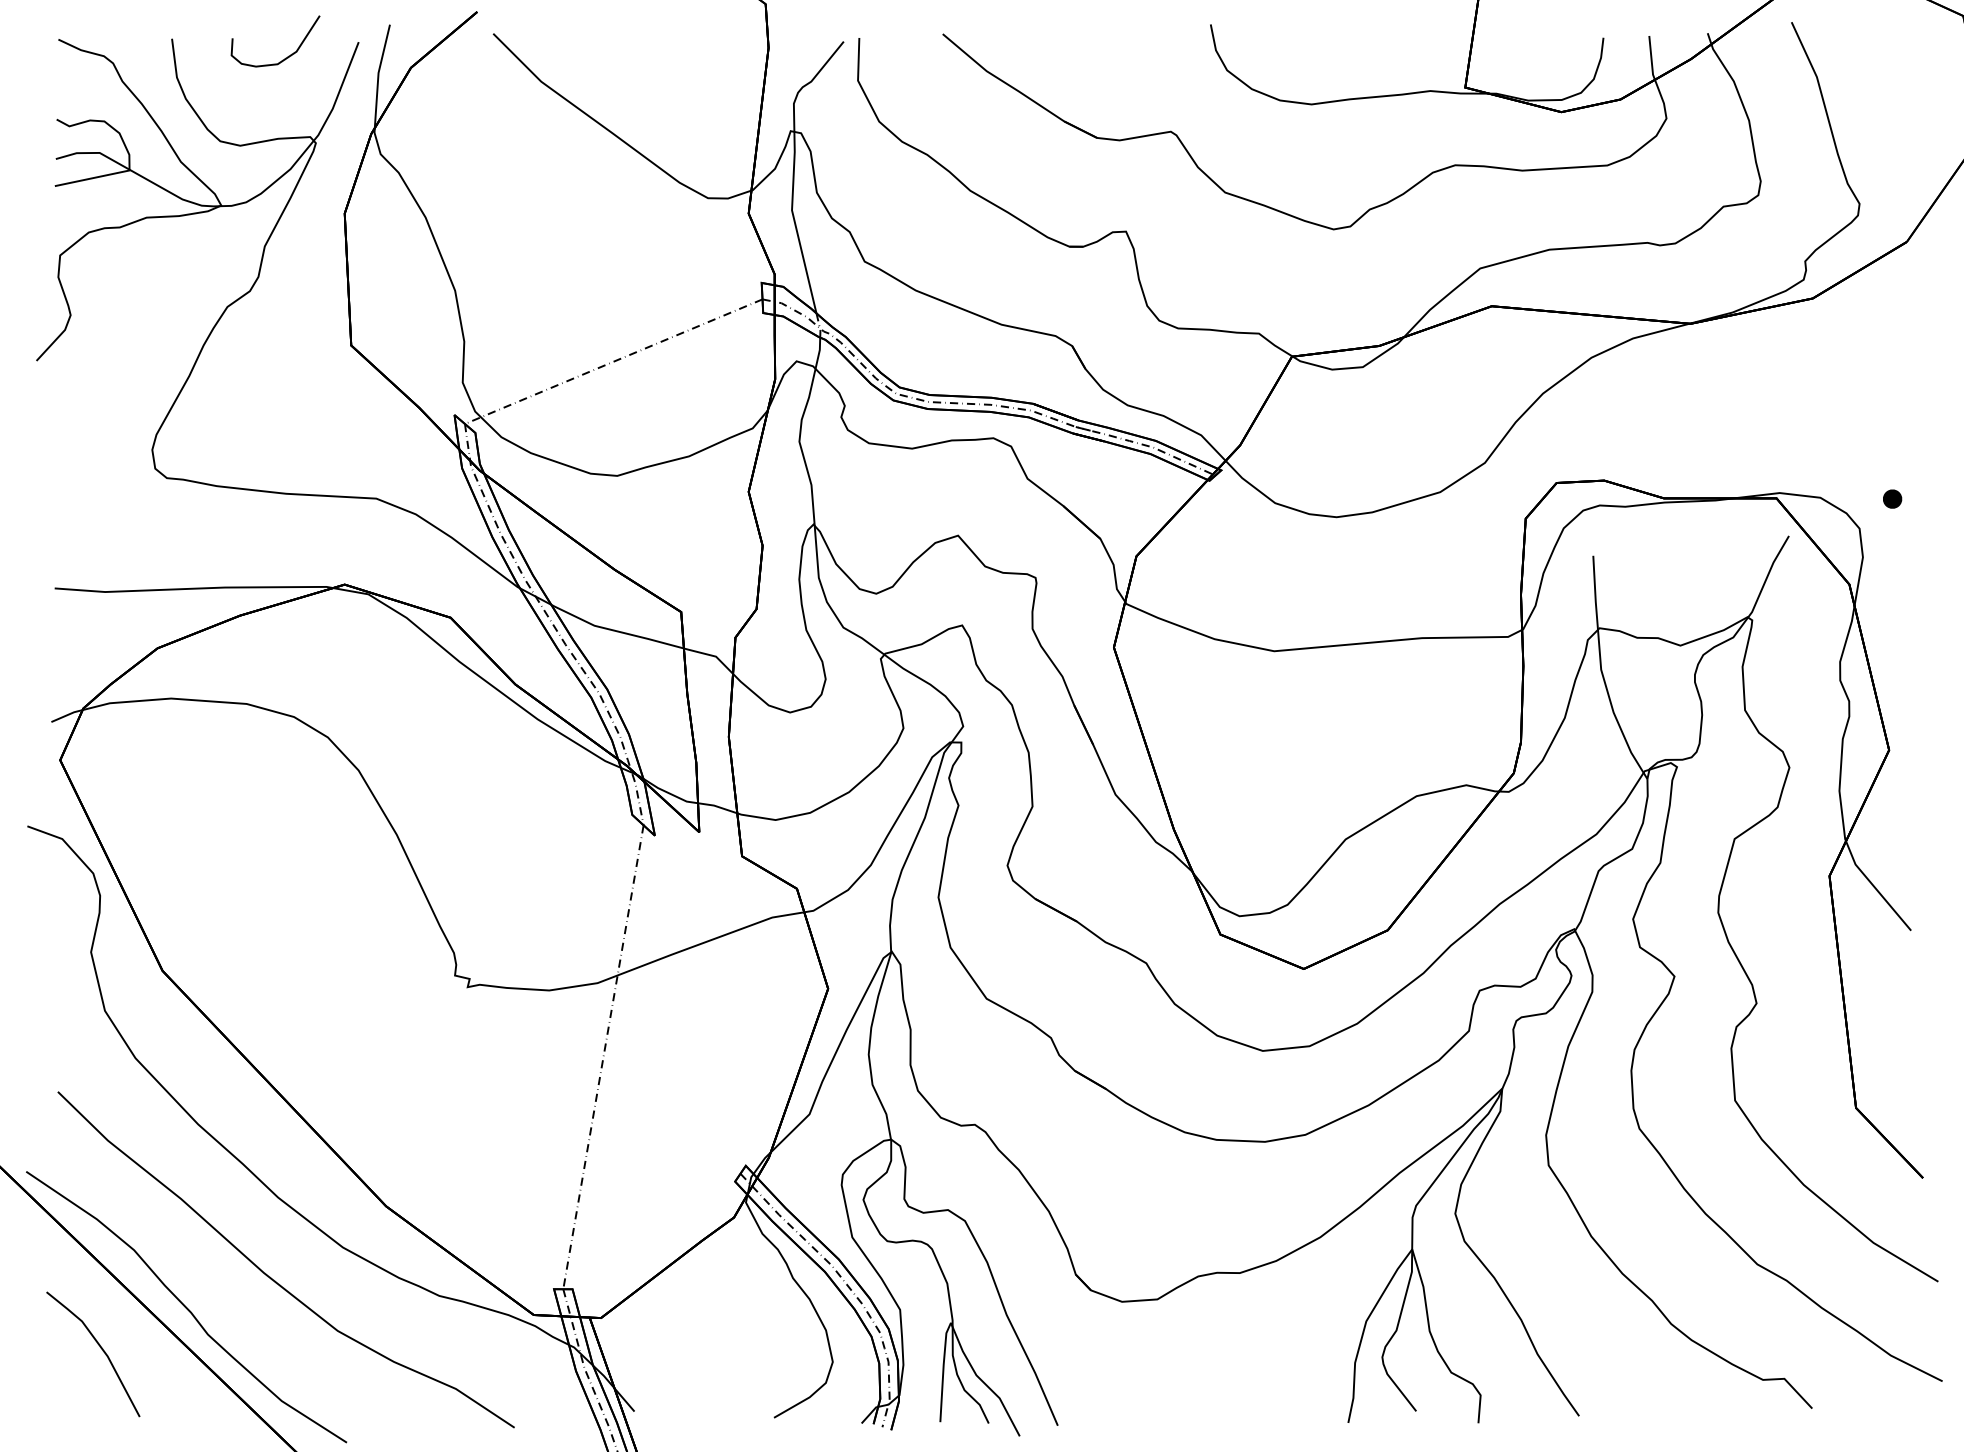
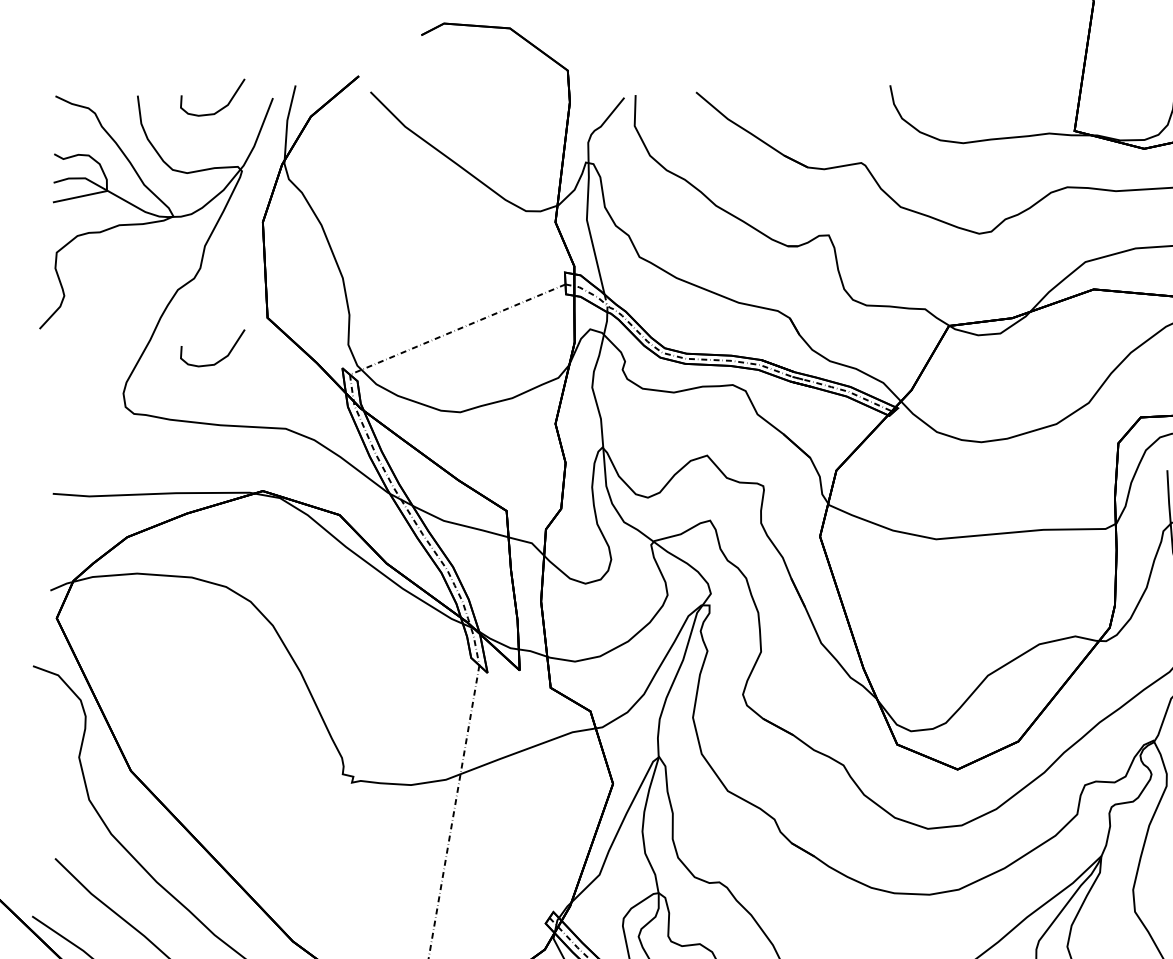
curve: (285, 403) -> (219, 359), added

